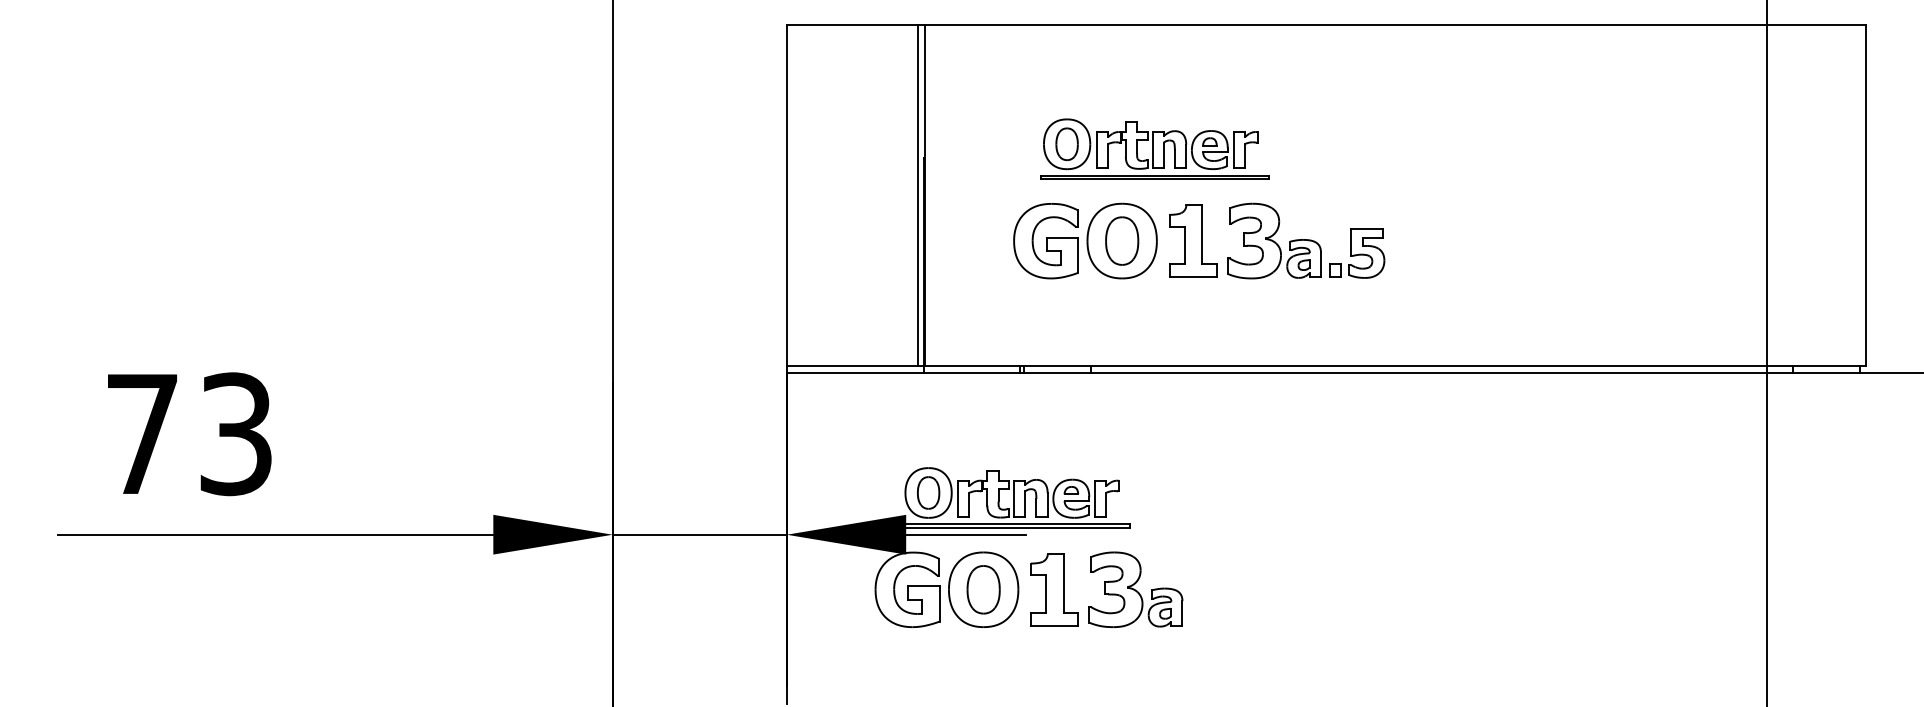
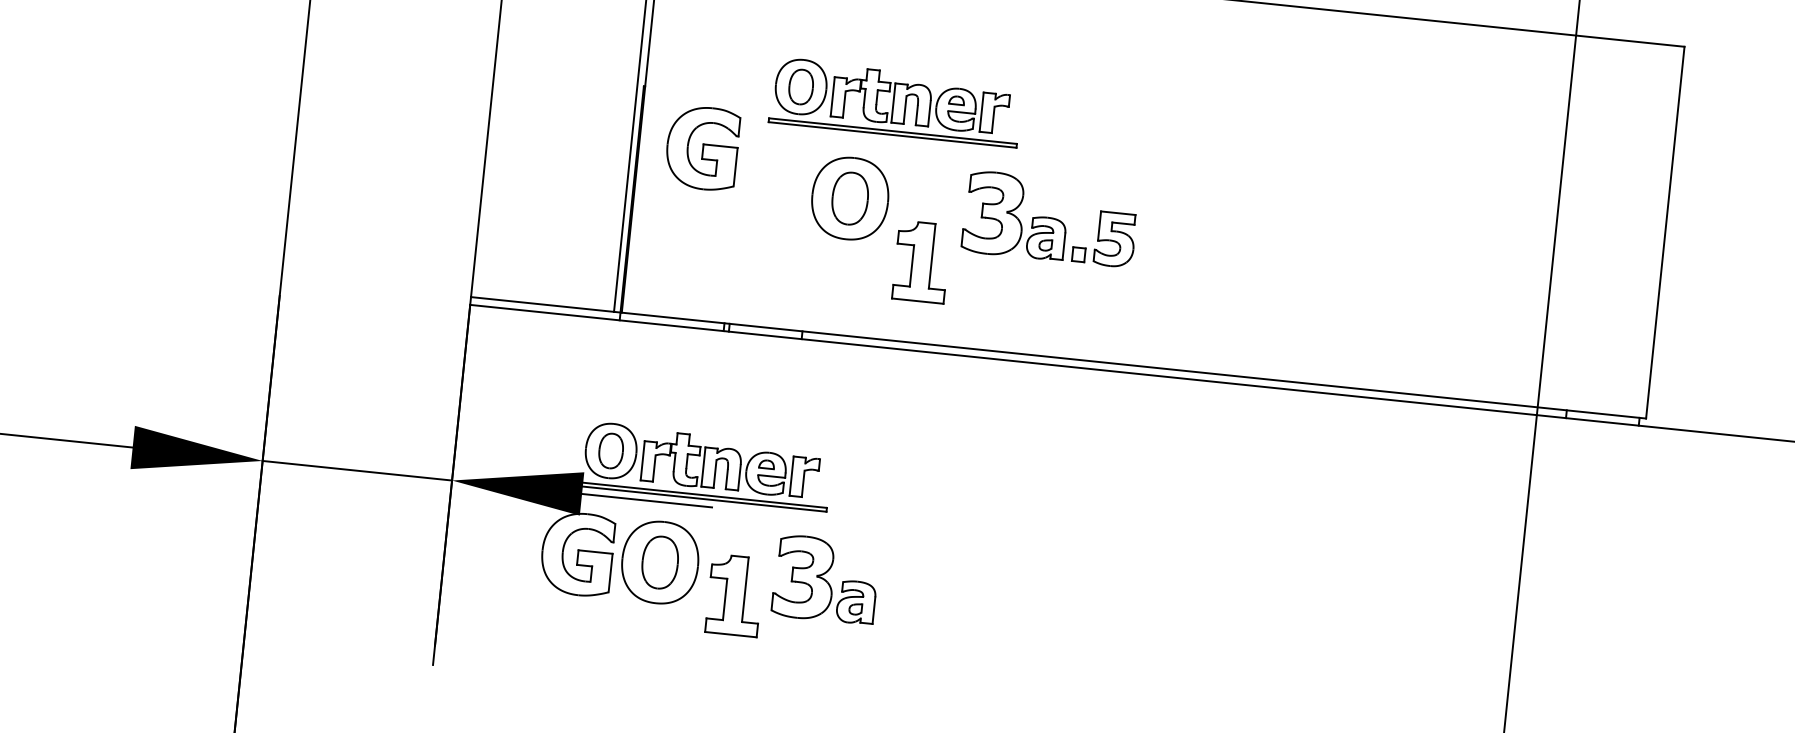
part: (1193, 240) -> (922, 261), moved
part: (1045, 241) -> (701, 148), moved
part: (1054, 589) -> (734, 595), moved

